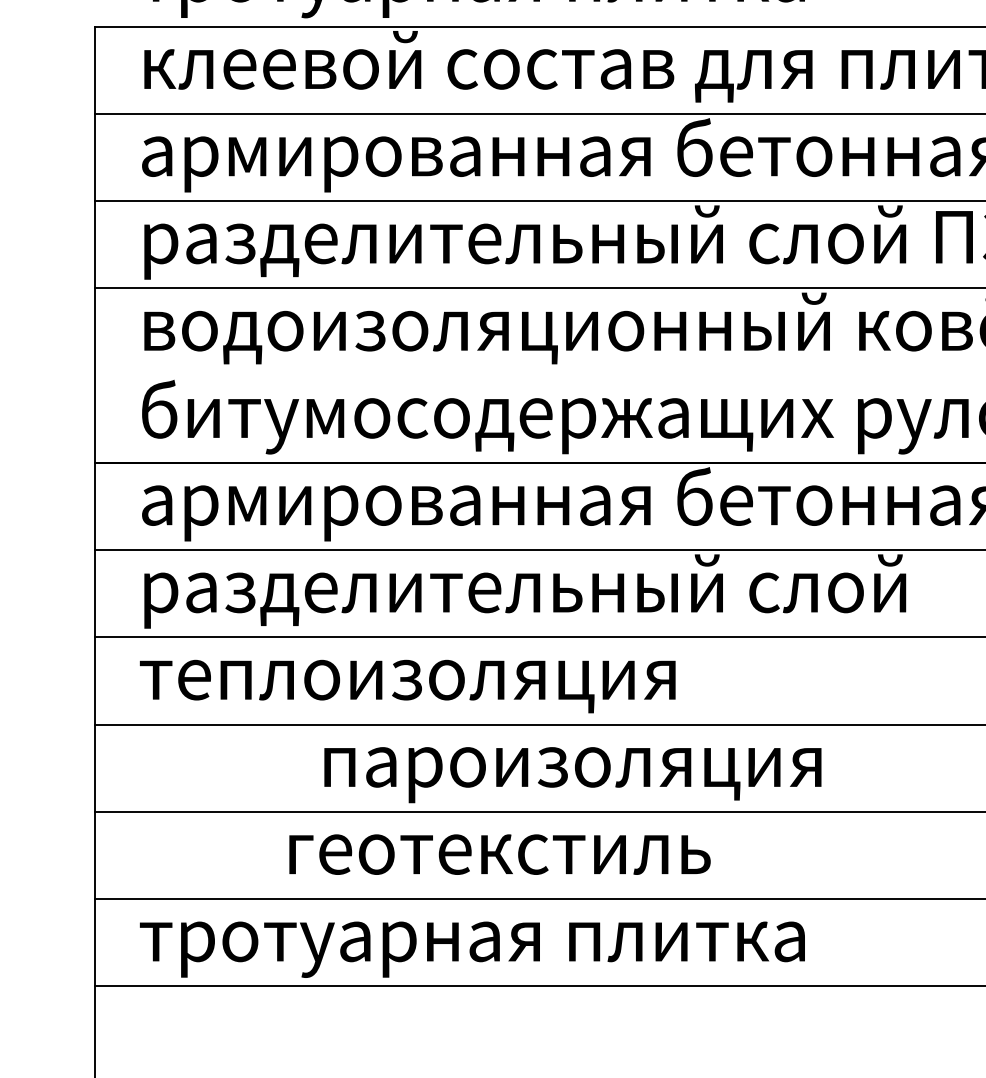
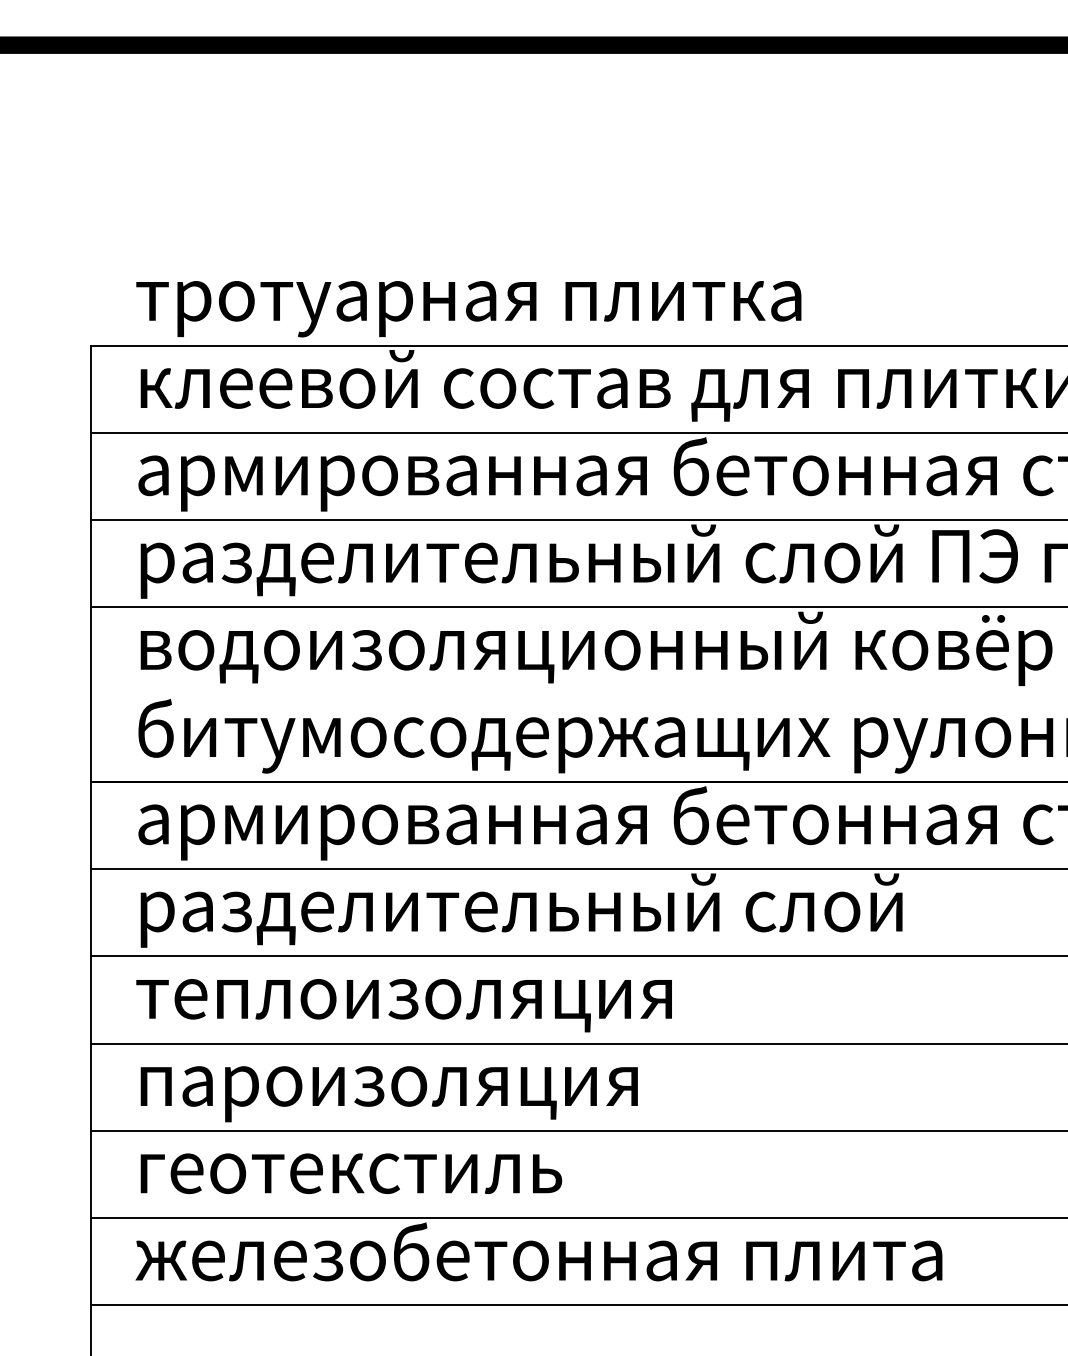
text: (572, 775) -> (388, 1094), moved
text: (500, 854) -> (351, 1173), moved
text: (542, 940) -> (538, 1259), тротуарная плитка -> железобетонная плита

